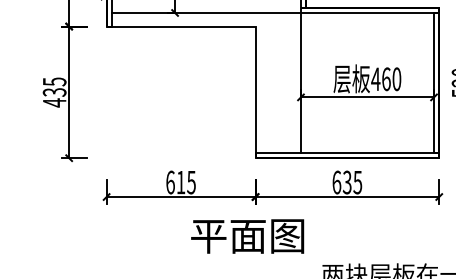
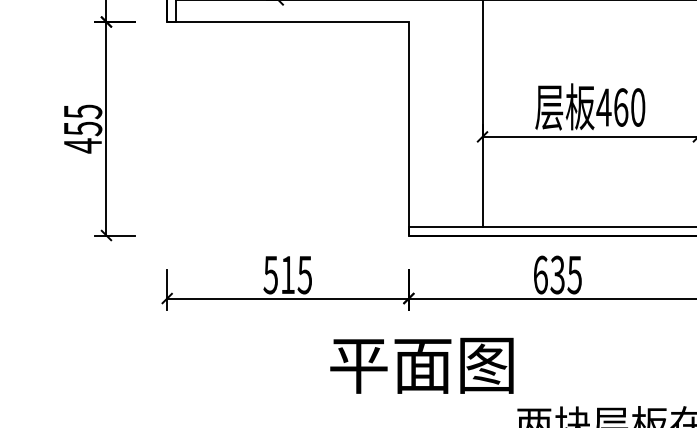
text: (53, 92) -> (81, 128), 435 -> 455
text: (170, 182) -> (270, 274), 615 -> 515
text: (247, 236) -> (421, 365), moved

